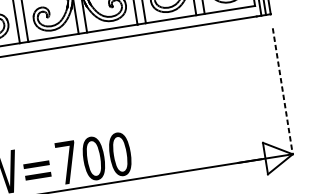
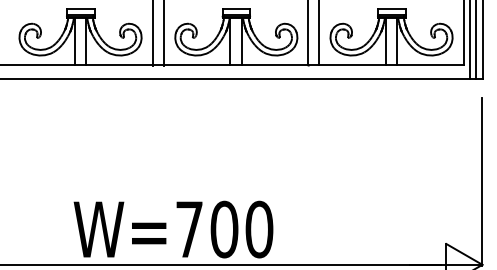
line: (282, 91) -> (482, 181), dashed -> solid

